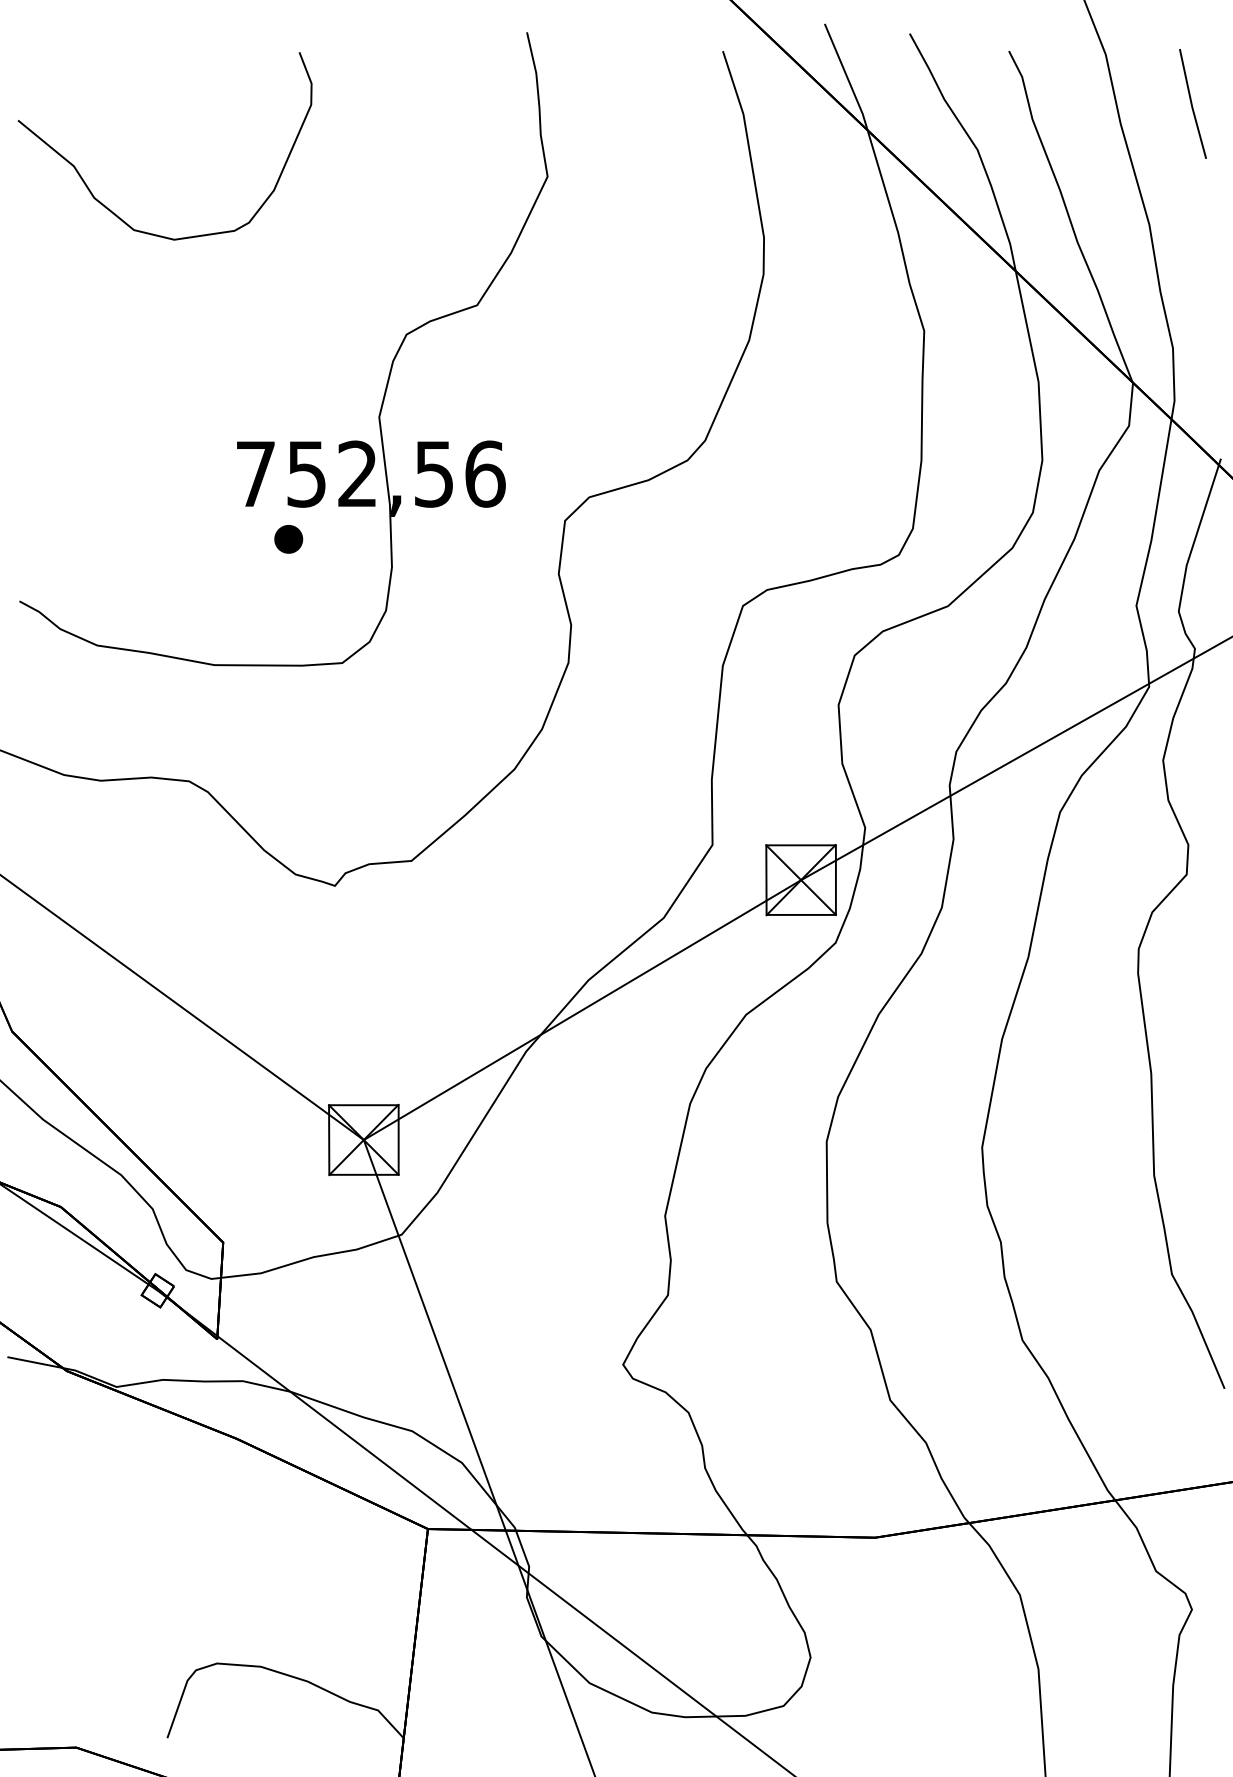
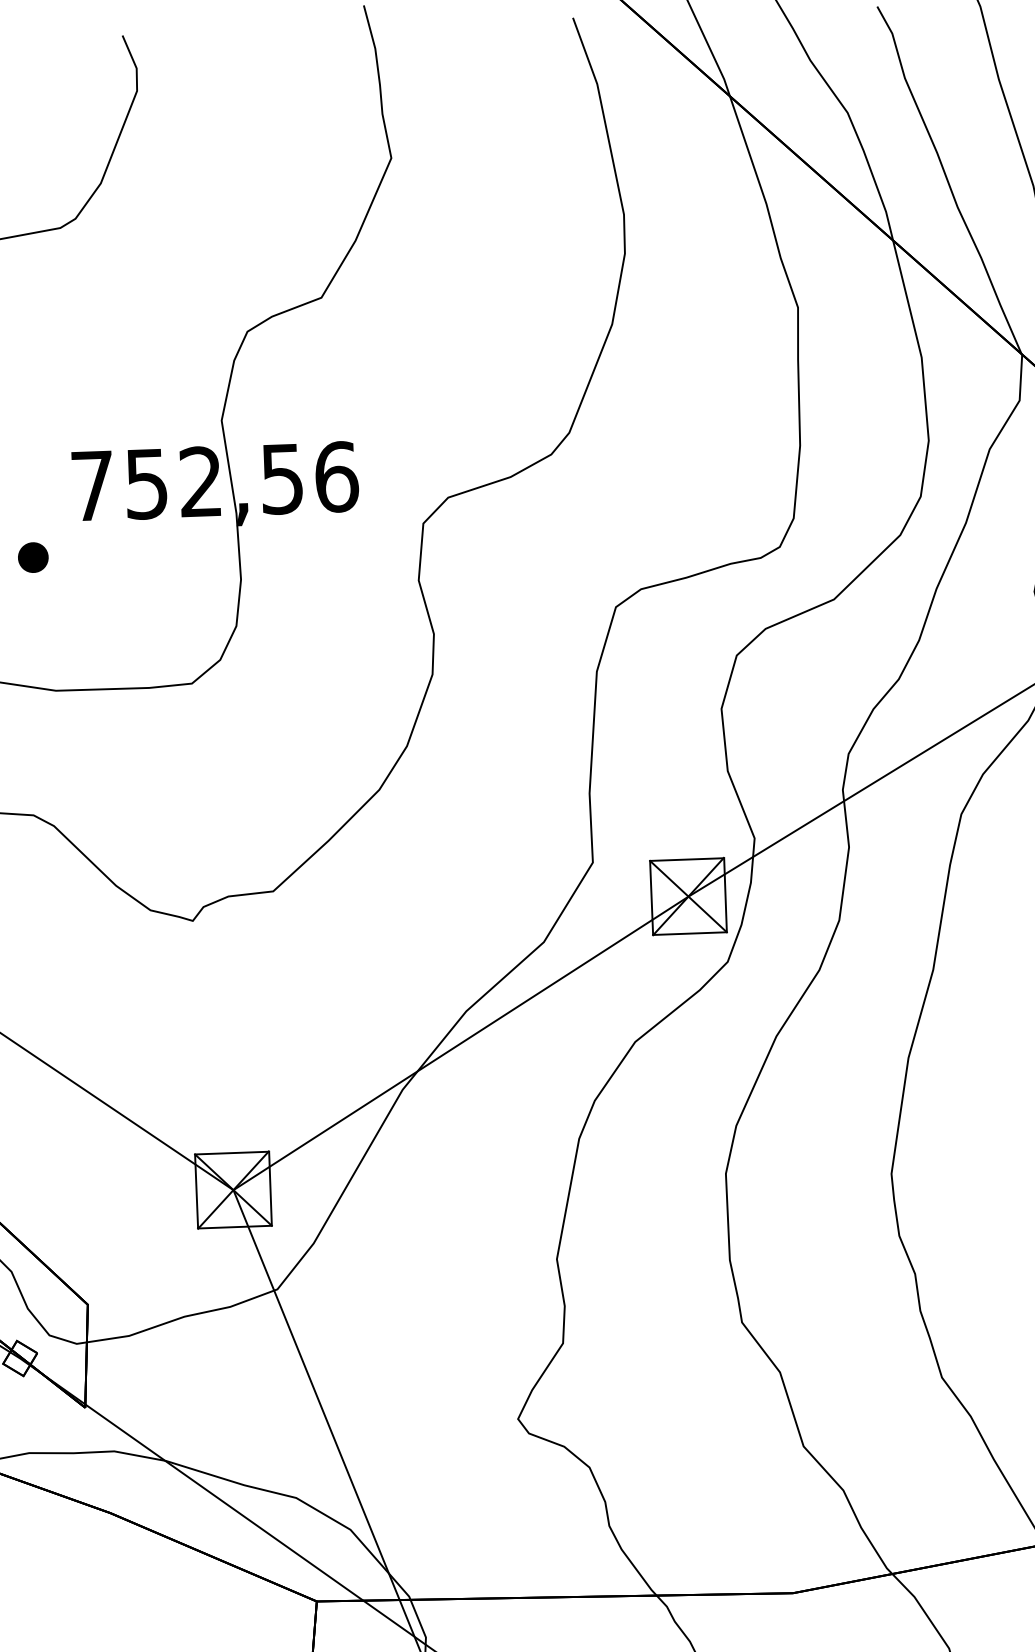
part: (288, 539) -> (33, 557), moved

